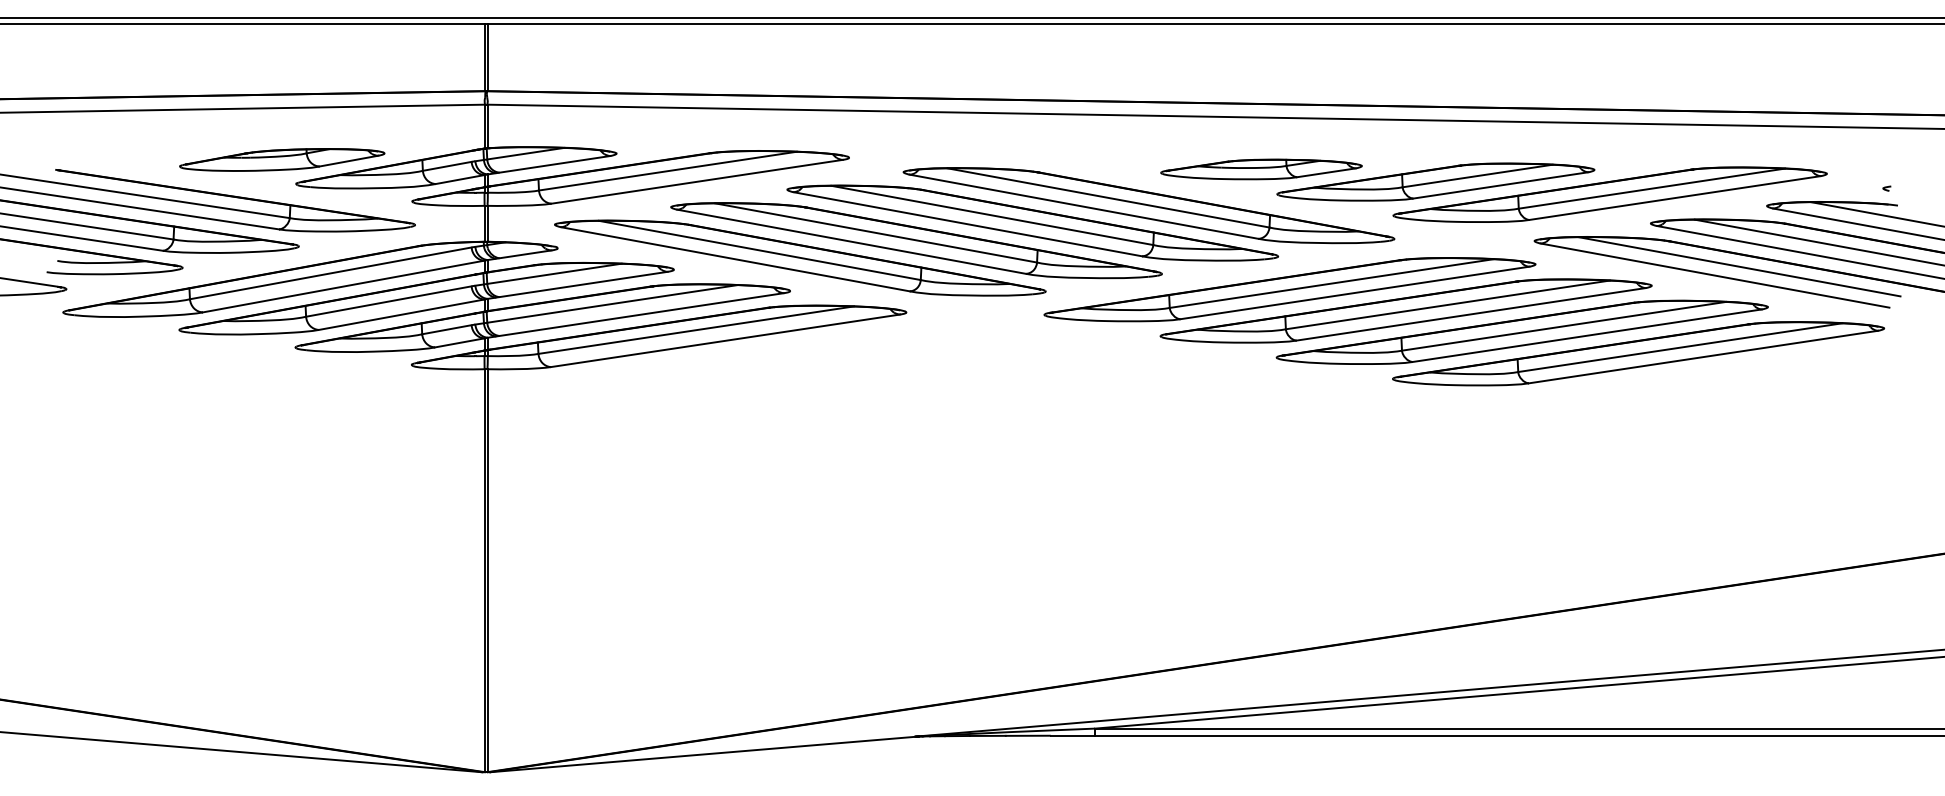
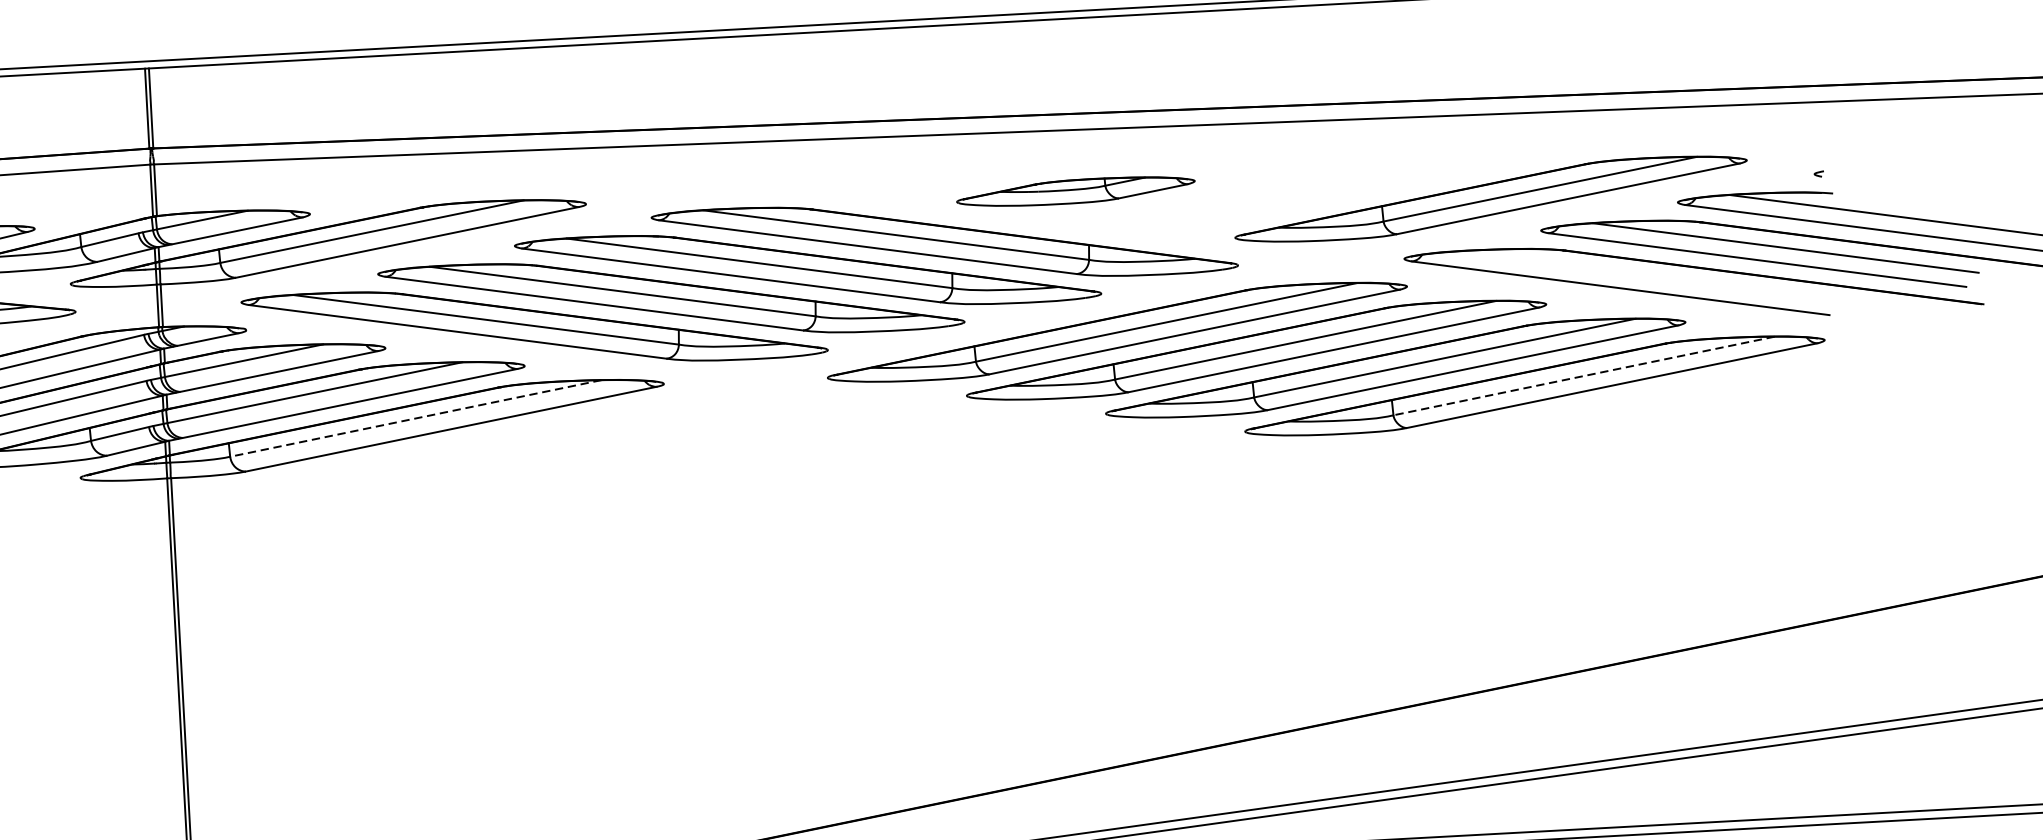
part: (1435, 181) -> (1283, 194), removed
line: (1739, 266) -> (1649, 275), removed
line: (696, 330) -> (416, 418), solid -> dashed
line: (1680, 347) -> (1584, 375), solid -> dashed

